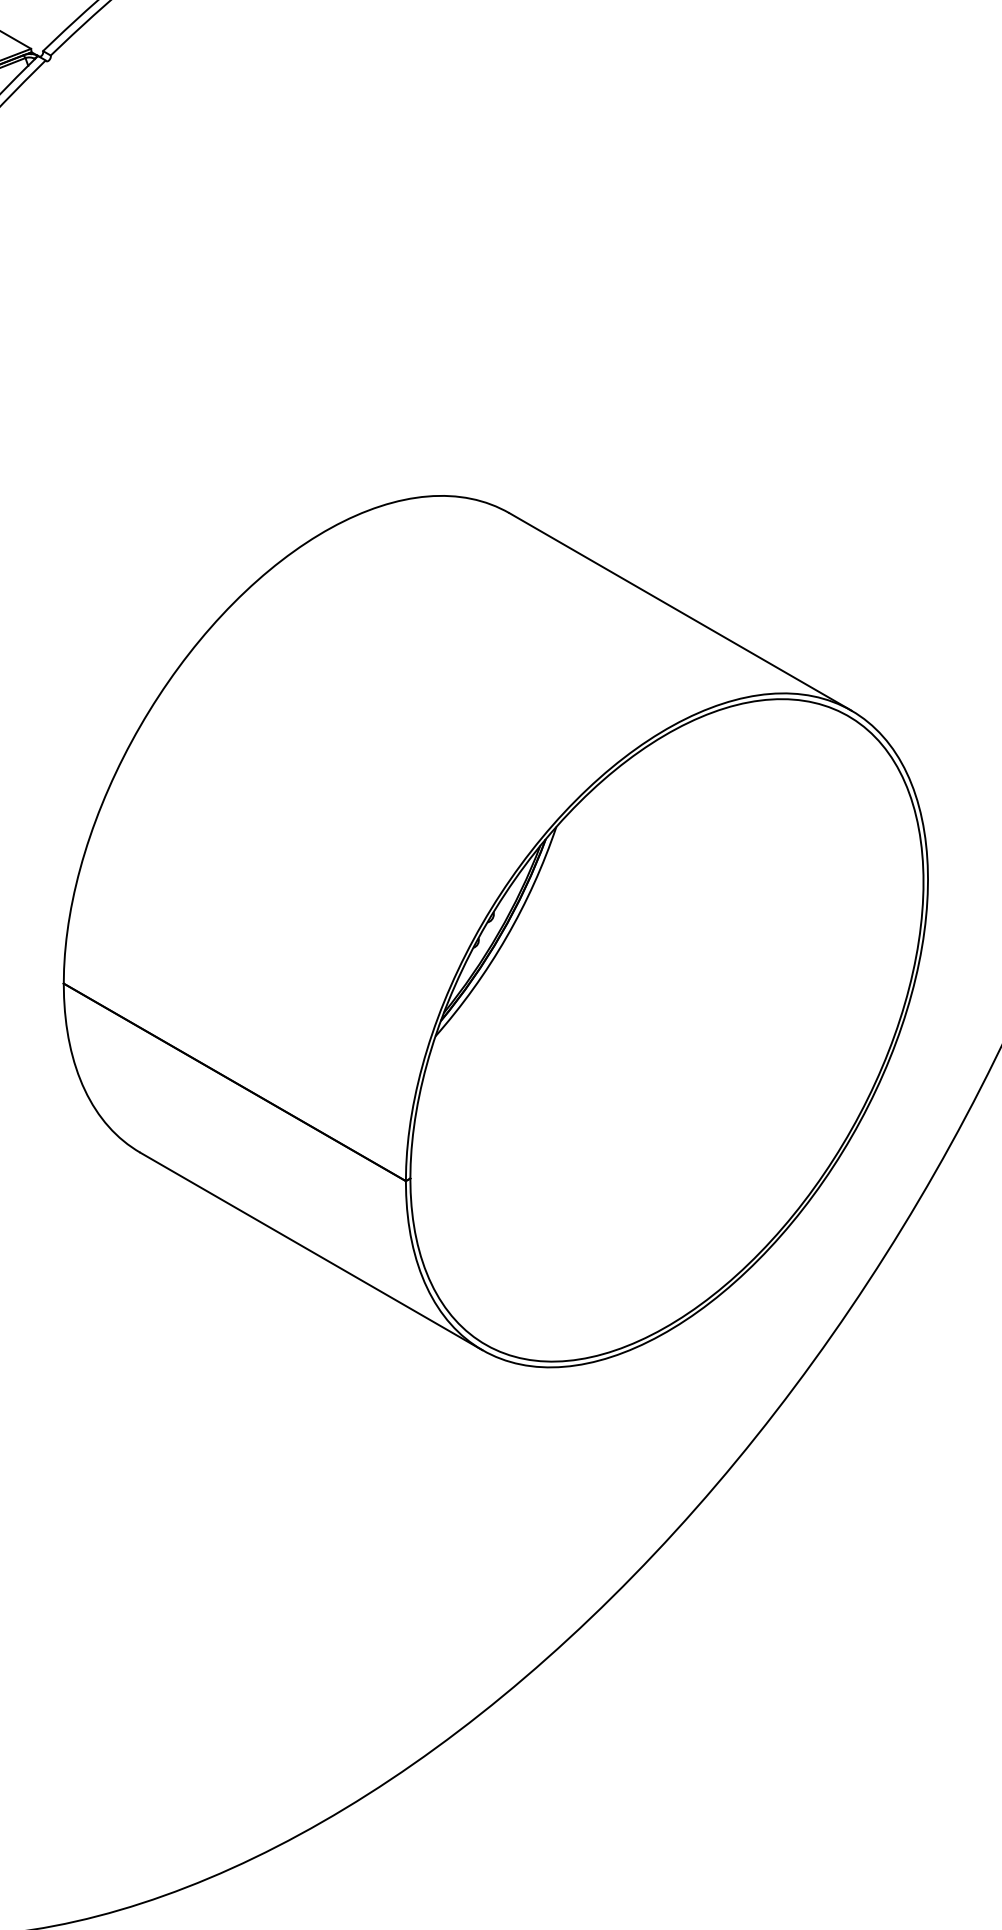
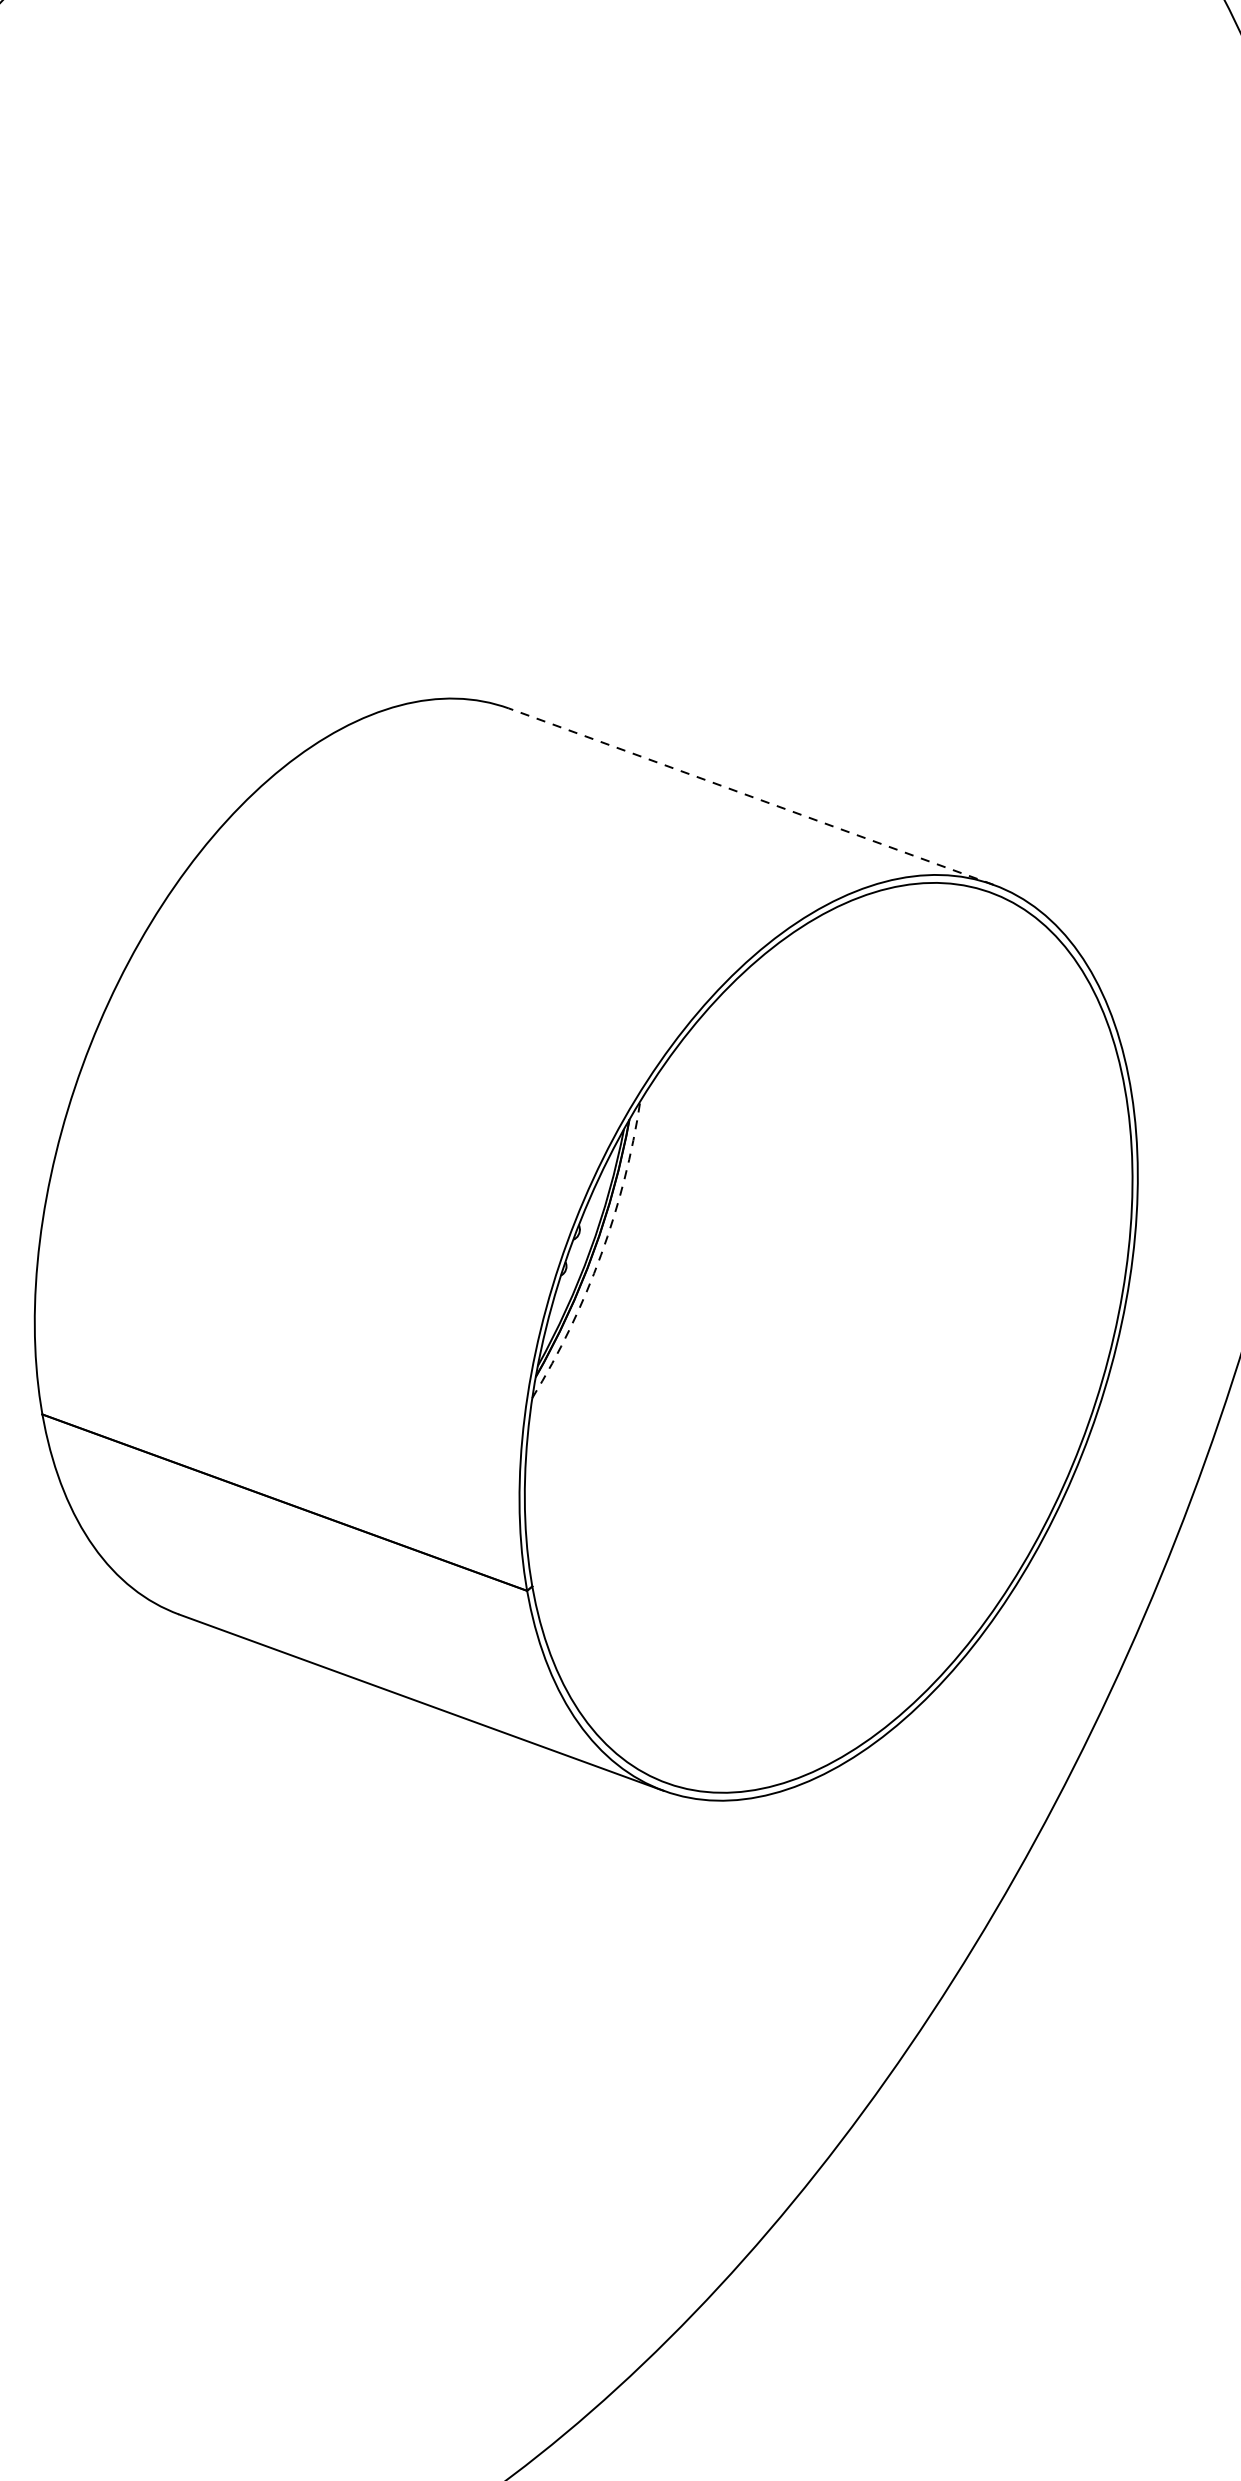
line: (680, 611) -> (751, 796), solid -> dashed
arc: (506, 937) -> (601, 1254), solid -> dashed

